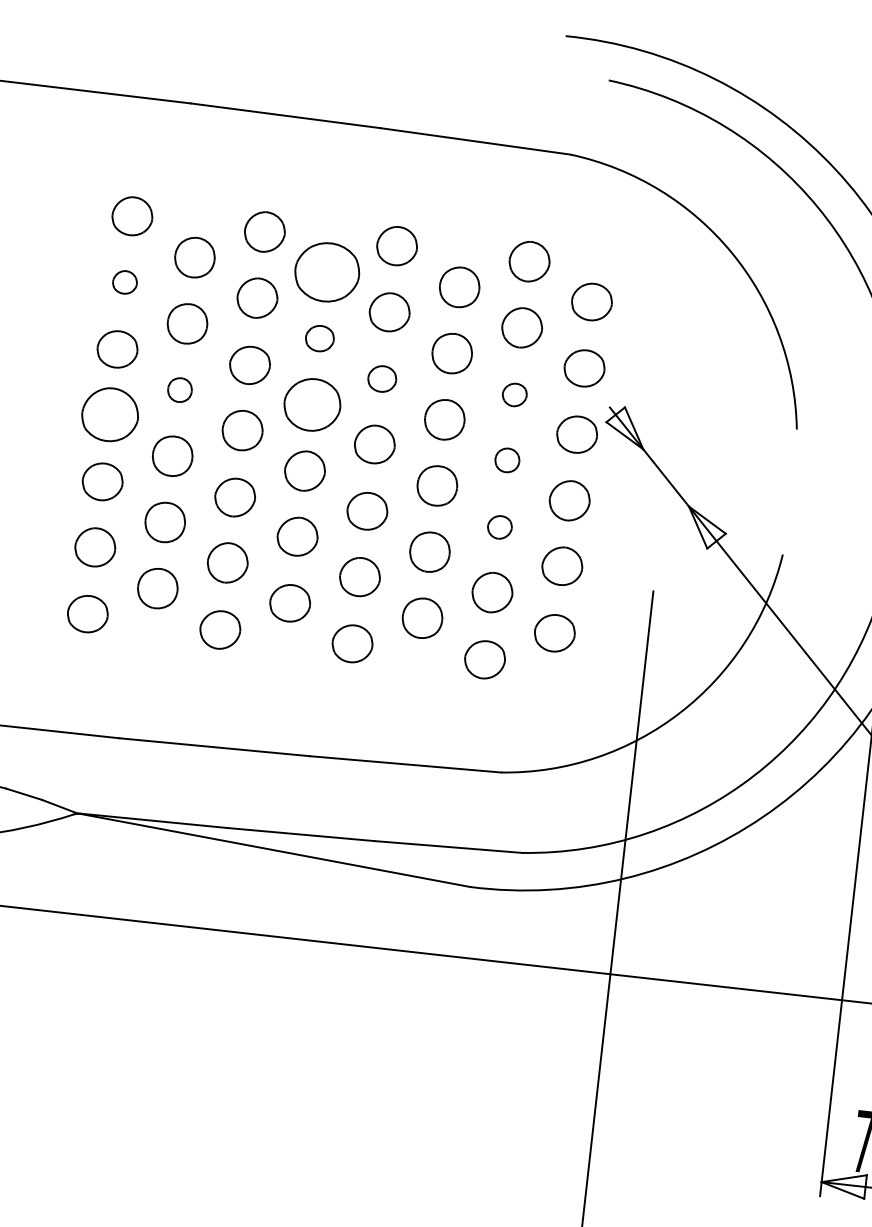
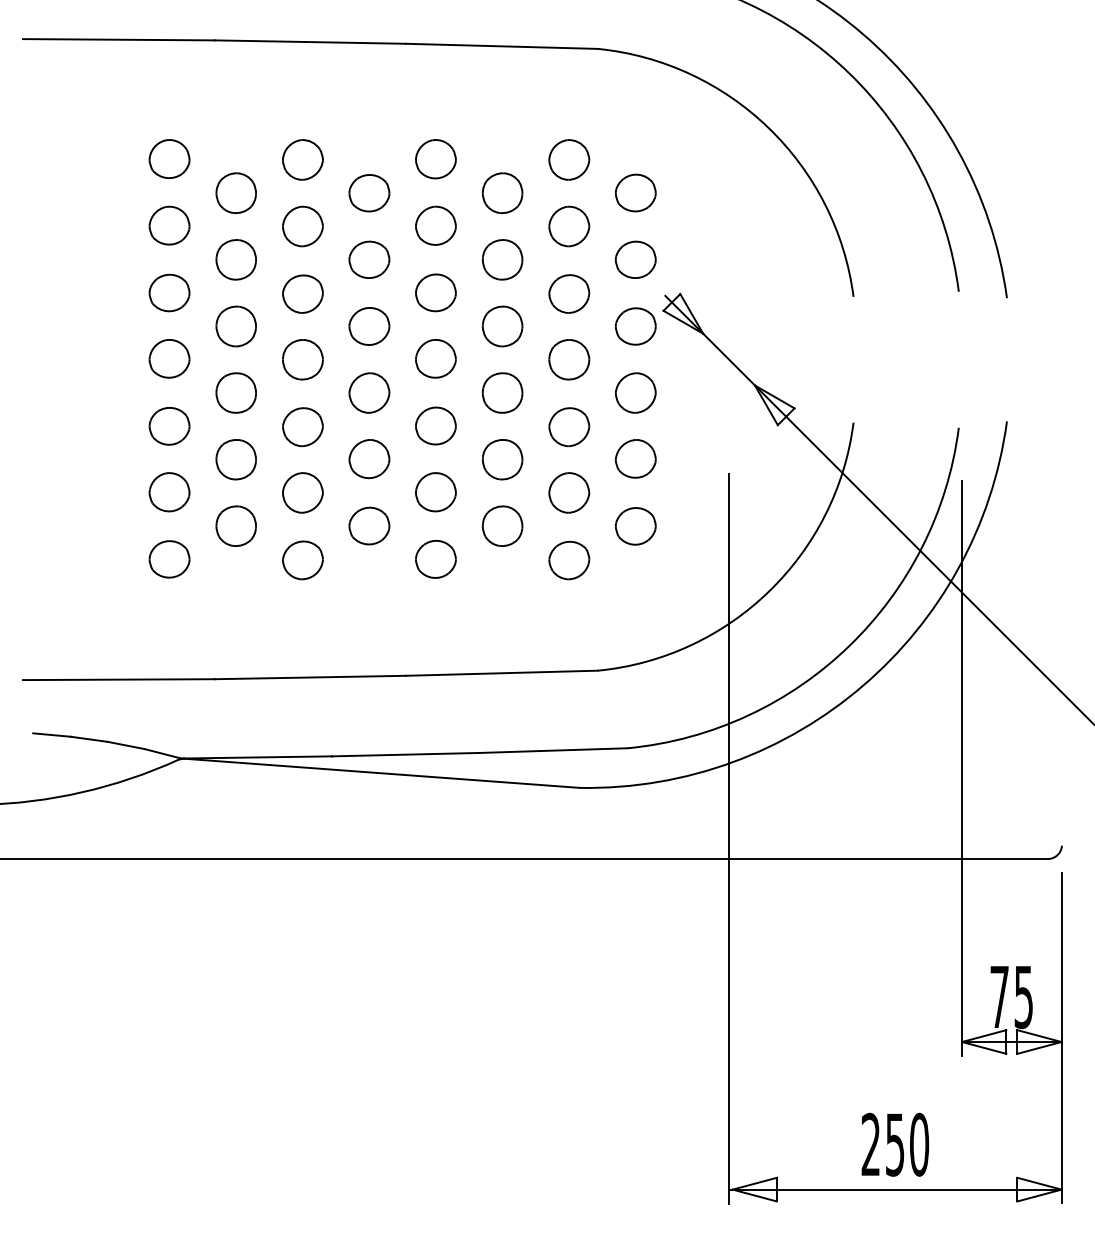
part: (327, 272) -> (369, 193), size x0.62
part: (125, 282) -> (169, 225), size x1.67
part: (319, 338) -> (369, 259), size x1.43
part: (381, 378) -> (435, 292), size x1.43
part: (179, 390) -> (235, 326), size x1.67
part: (514, 394) -> (569, 293), size x1.67
part: (312, 404) -> (369, 326), size x0.71
part: (110, 414) -> (169, 358), size x0.71
part: (507, 460) -> (569, 359), size x1.67
part: (500, 527) -> (569, 427), size x1.67

